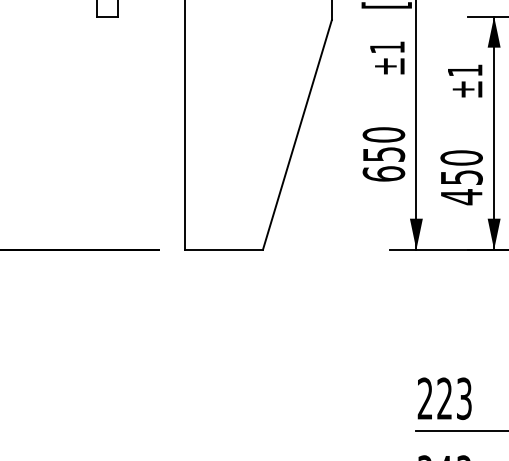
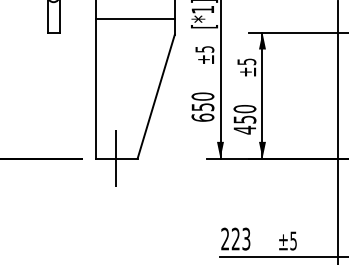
text: (386, 47) -> (204, 49), ±1 -> ±5
text: (464, 69) -> (246, 61), ±1 -> ±5
line: (223, 249) -> (116, 158), added

